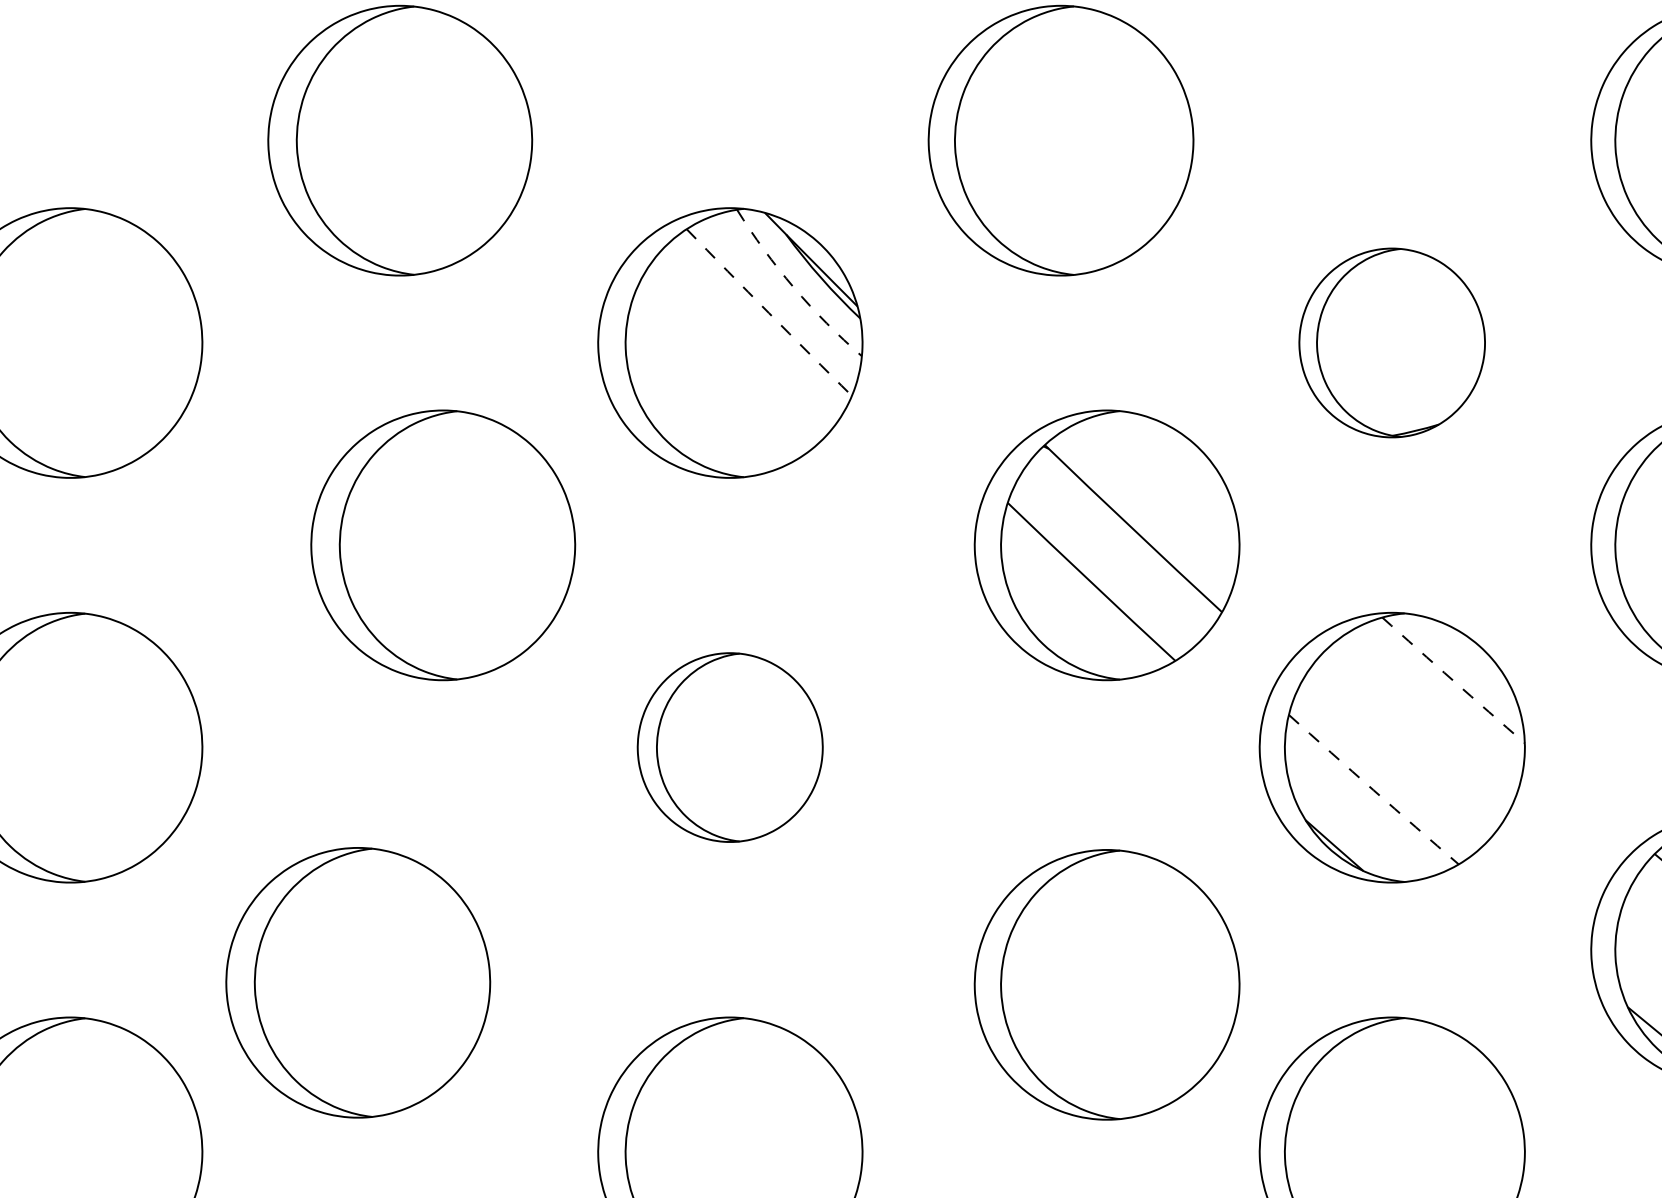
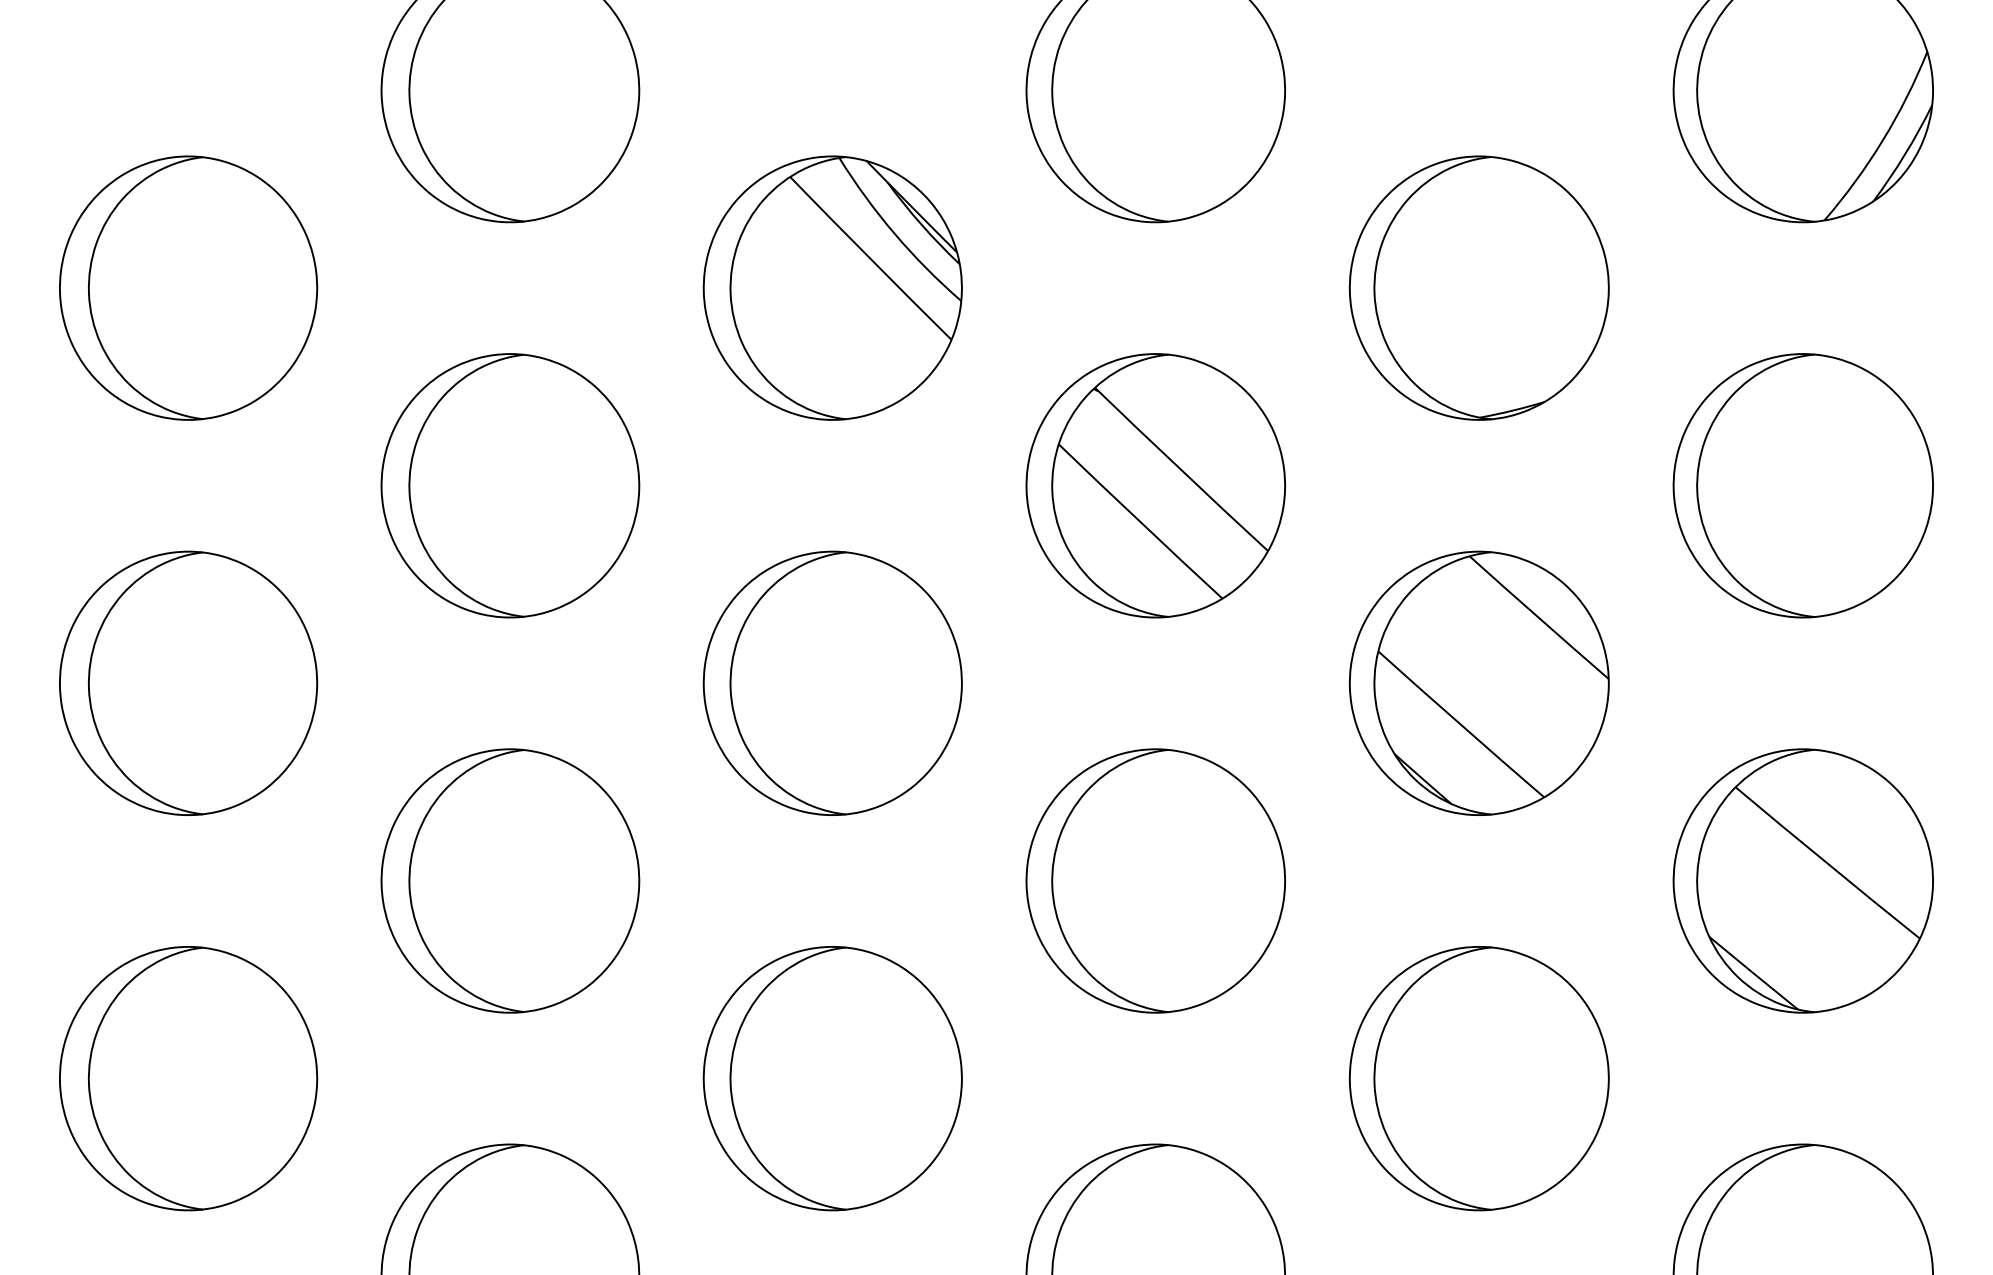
arc: (793, 288) -> (894, 234), dashed -> solid
arc: (768, 312) -> (870, 258), dashed -> solid
part: (1391, 342) -> (1478, 287), size x1.43
part: (443, 545) -> (510, 485), moved
part: (1106, 545) -> (1155, 485), moved
arc: (1452, 680) -> (1538, 617), dashed -> solid
part: (730, 746) -> (832, 682), size x1.43
arc: (1373, 789) -> (1460, 724), dashed -> solid
part: (358, 982) -> (510, 880), moved
part: (1106, 984) -> (1155, 880), moved

